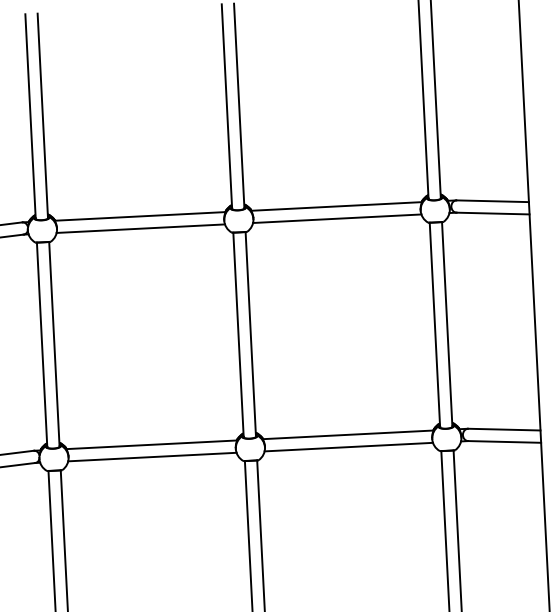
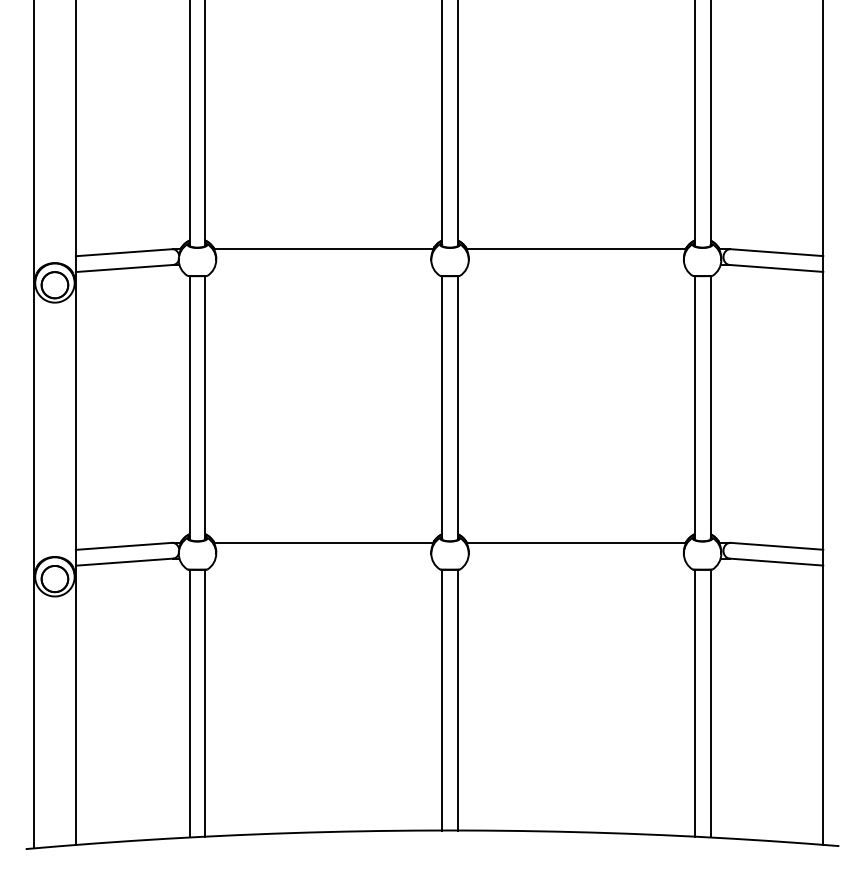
line: (337, 218) -> (576, 264), removed
line: (140, 228) -> (323, 264), removed
line: (348, 447) -> (576, 558), removed
line: (152, 456) -> (323, 558), removed

